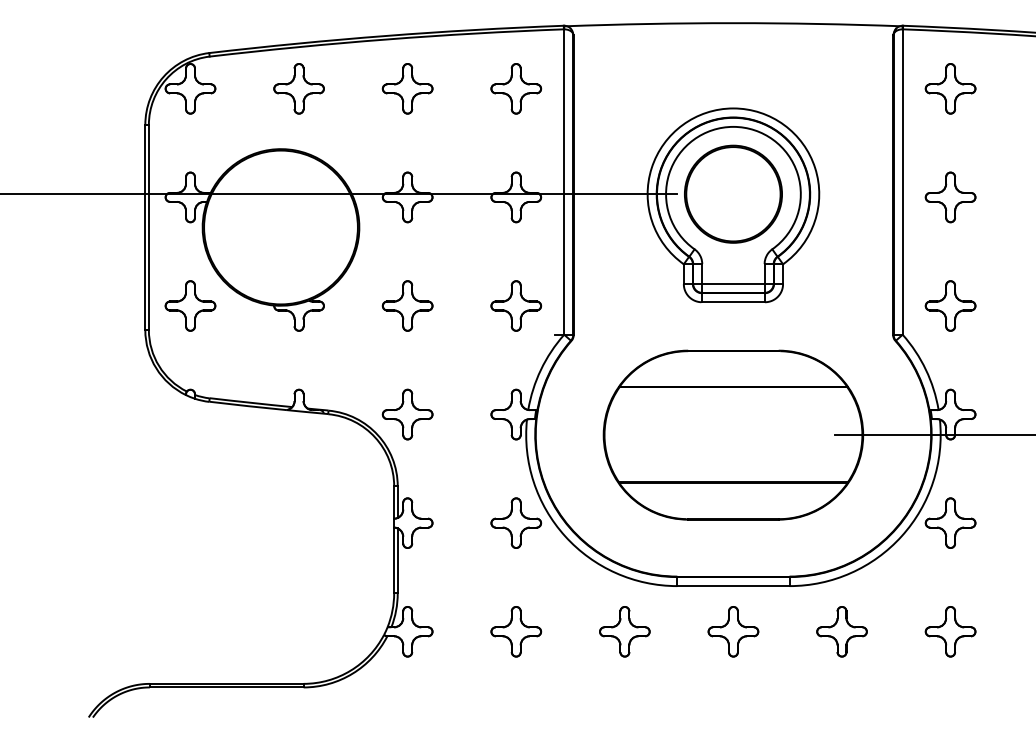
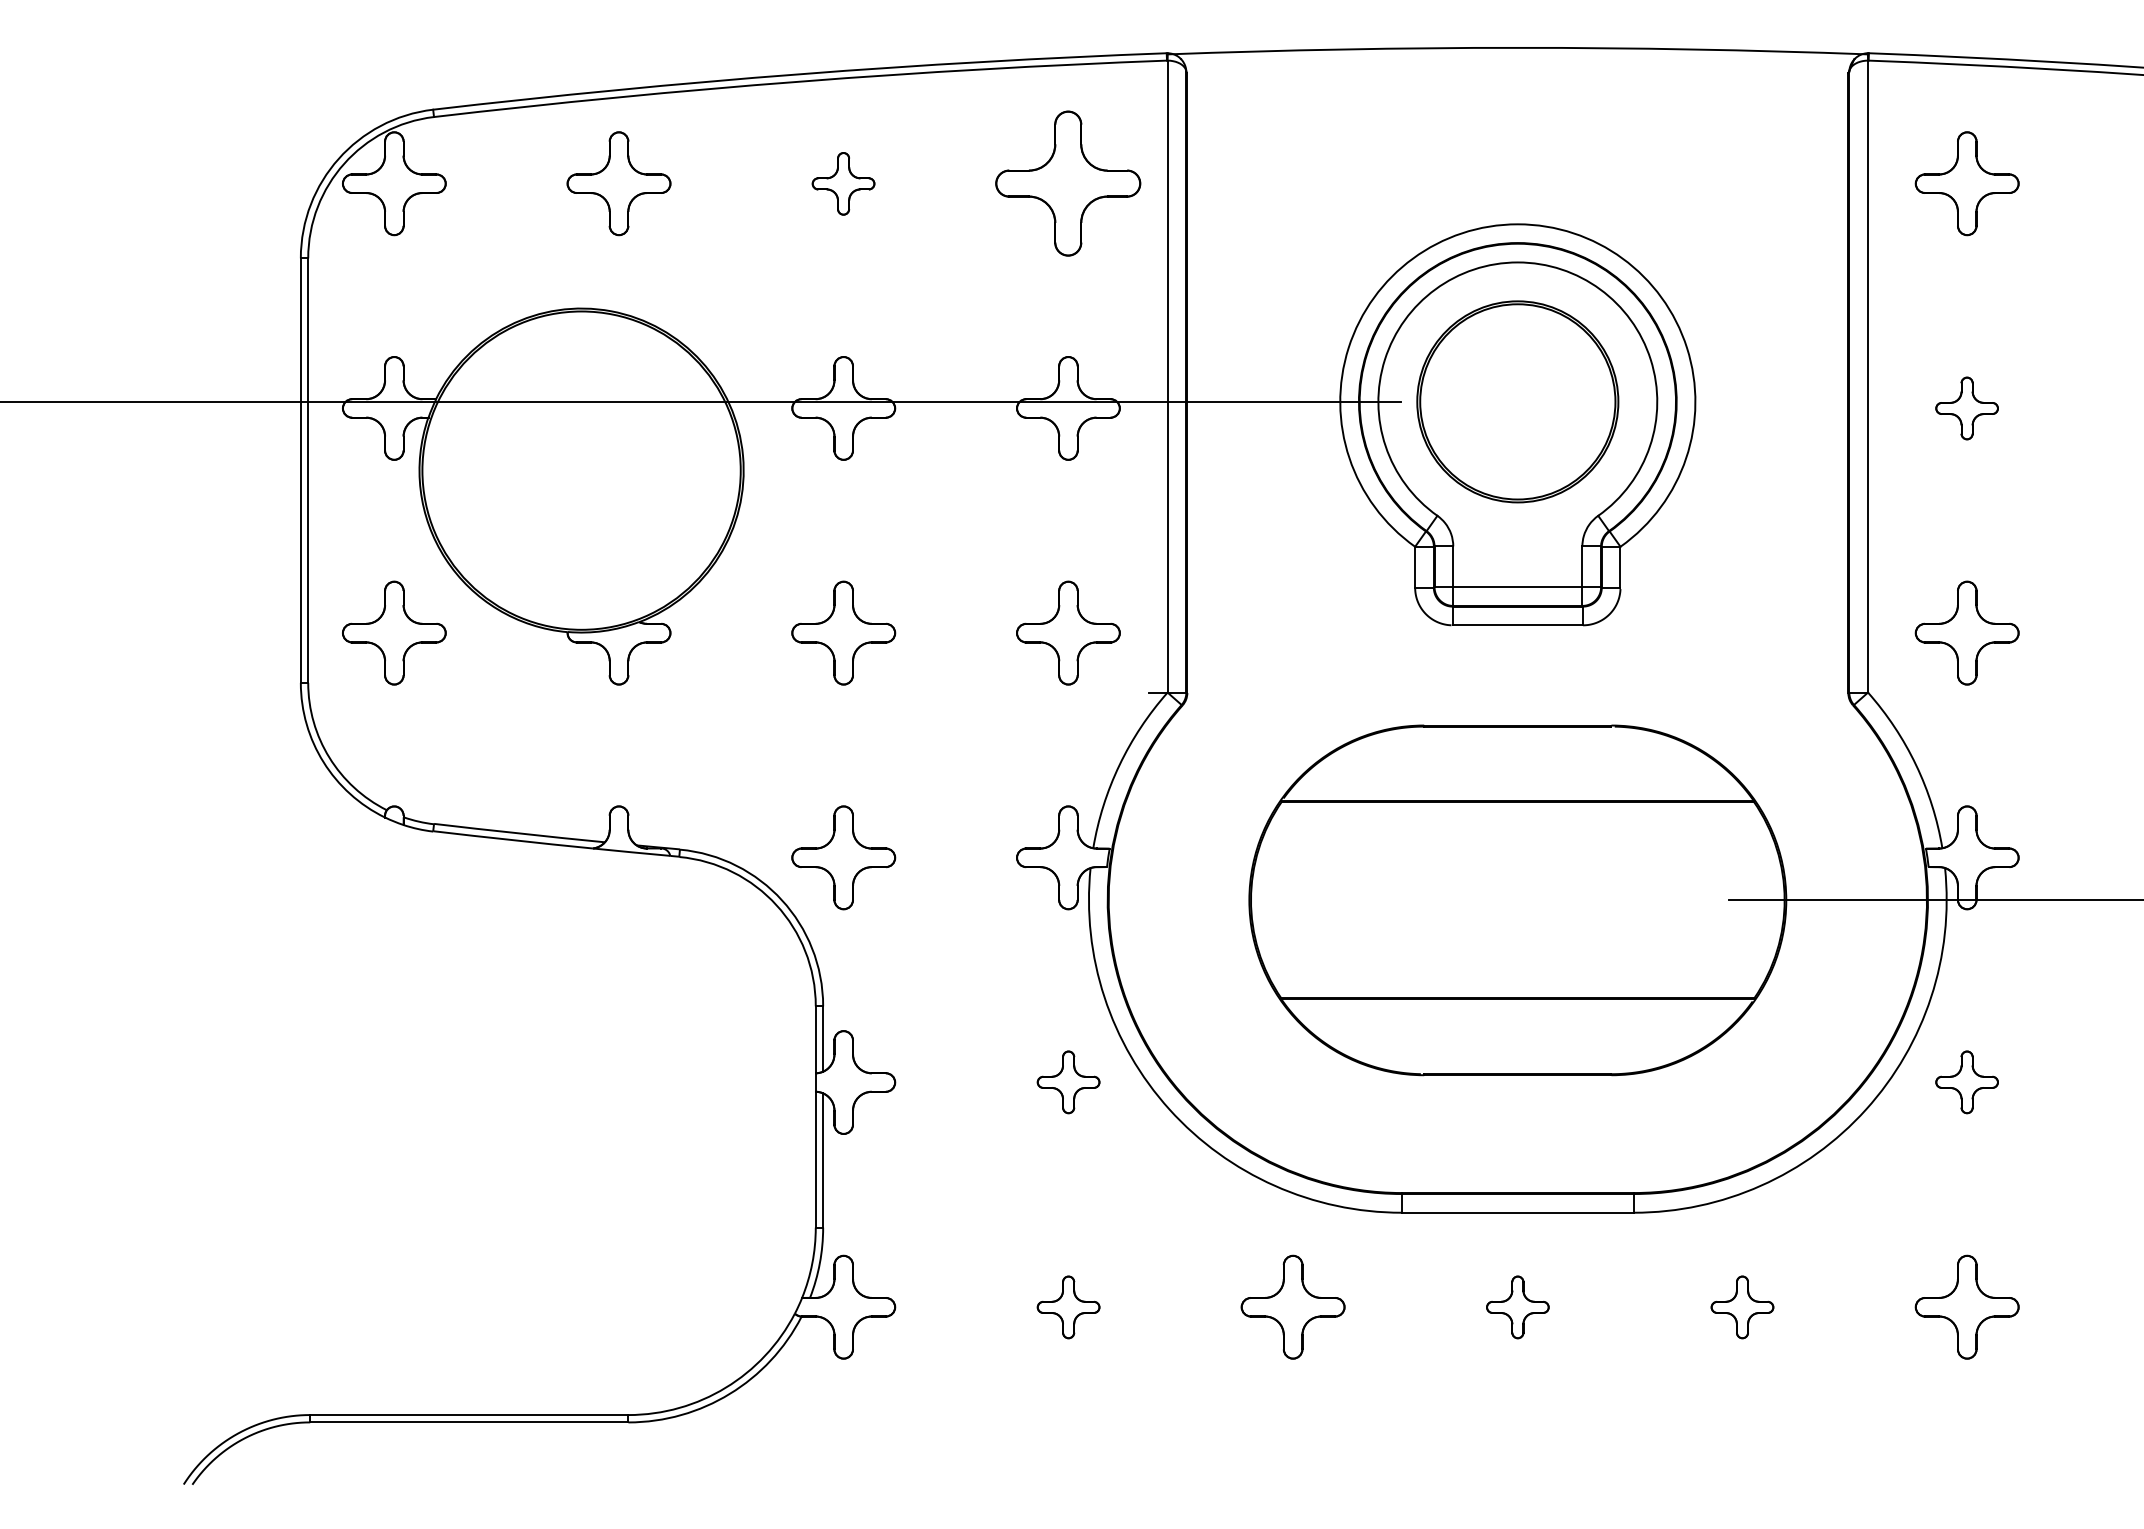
part: (407, 88) -> (843, 183), size x0.6
part: (516, 88) -> (1068, 183), size x1.4
part: (950, 197) -> (1966, 408), size x0.6
part: (516, 522) -> (1068, 1081), size x0.6
part: (950, 522) -> (1966, 1081), size x0.6
part: (516, 631) -> (1068, 1306), size x0.6
part: (733, 631) -> (1517, 1306), size x0.6
part: (841, 631) -> (1741, 1306), size x0.6

